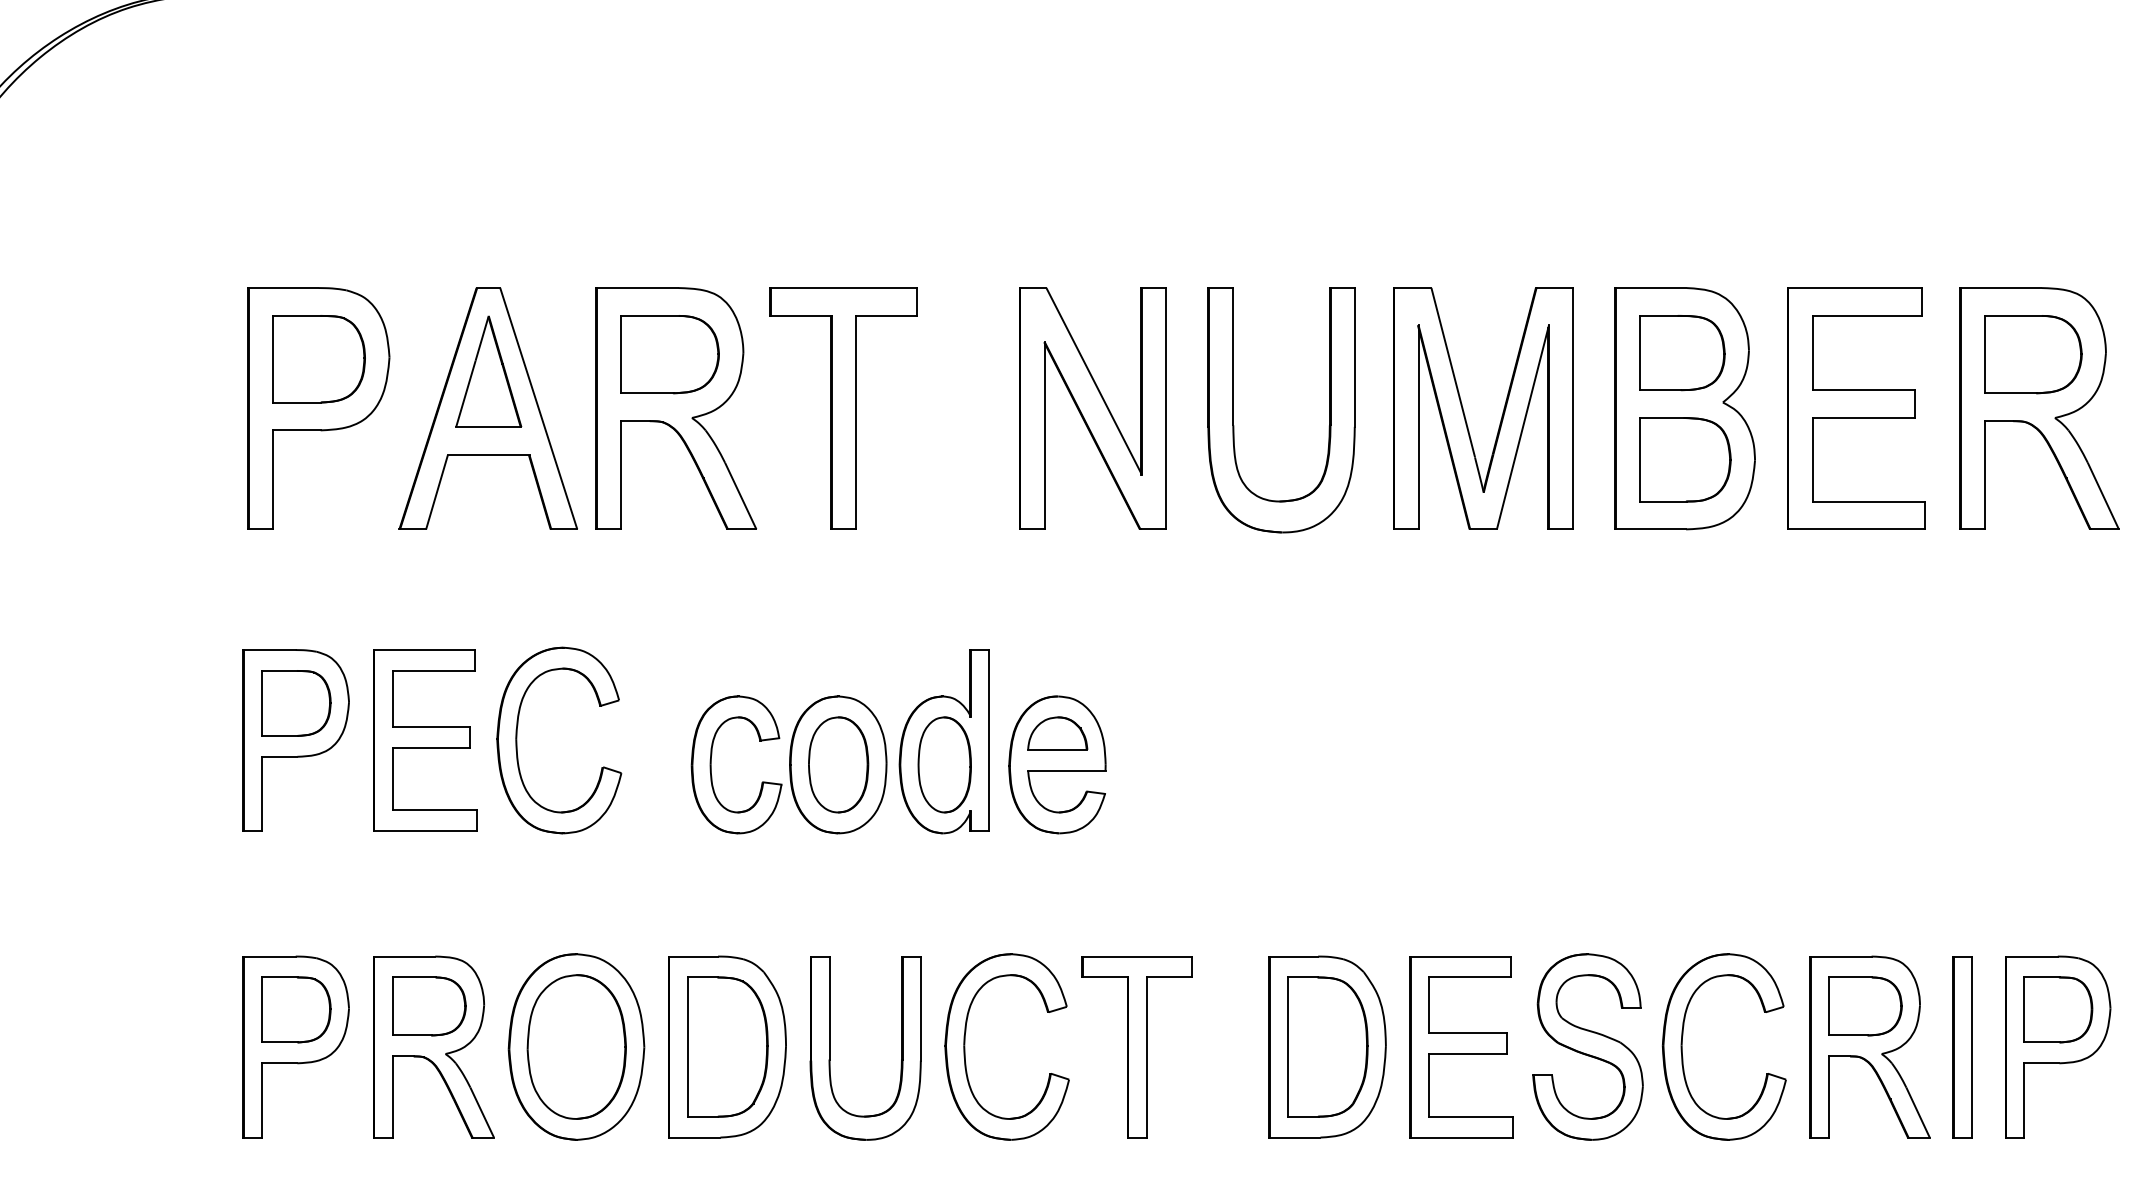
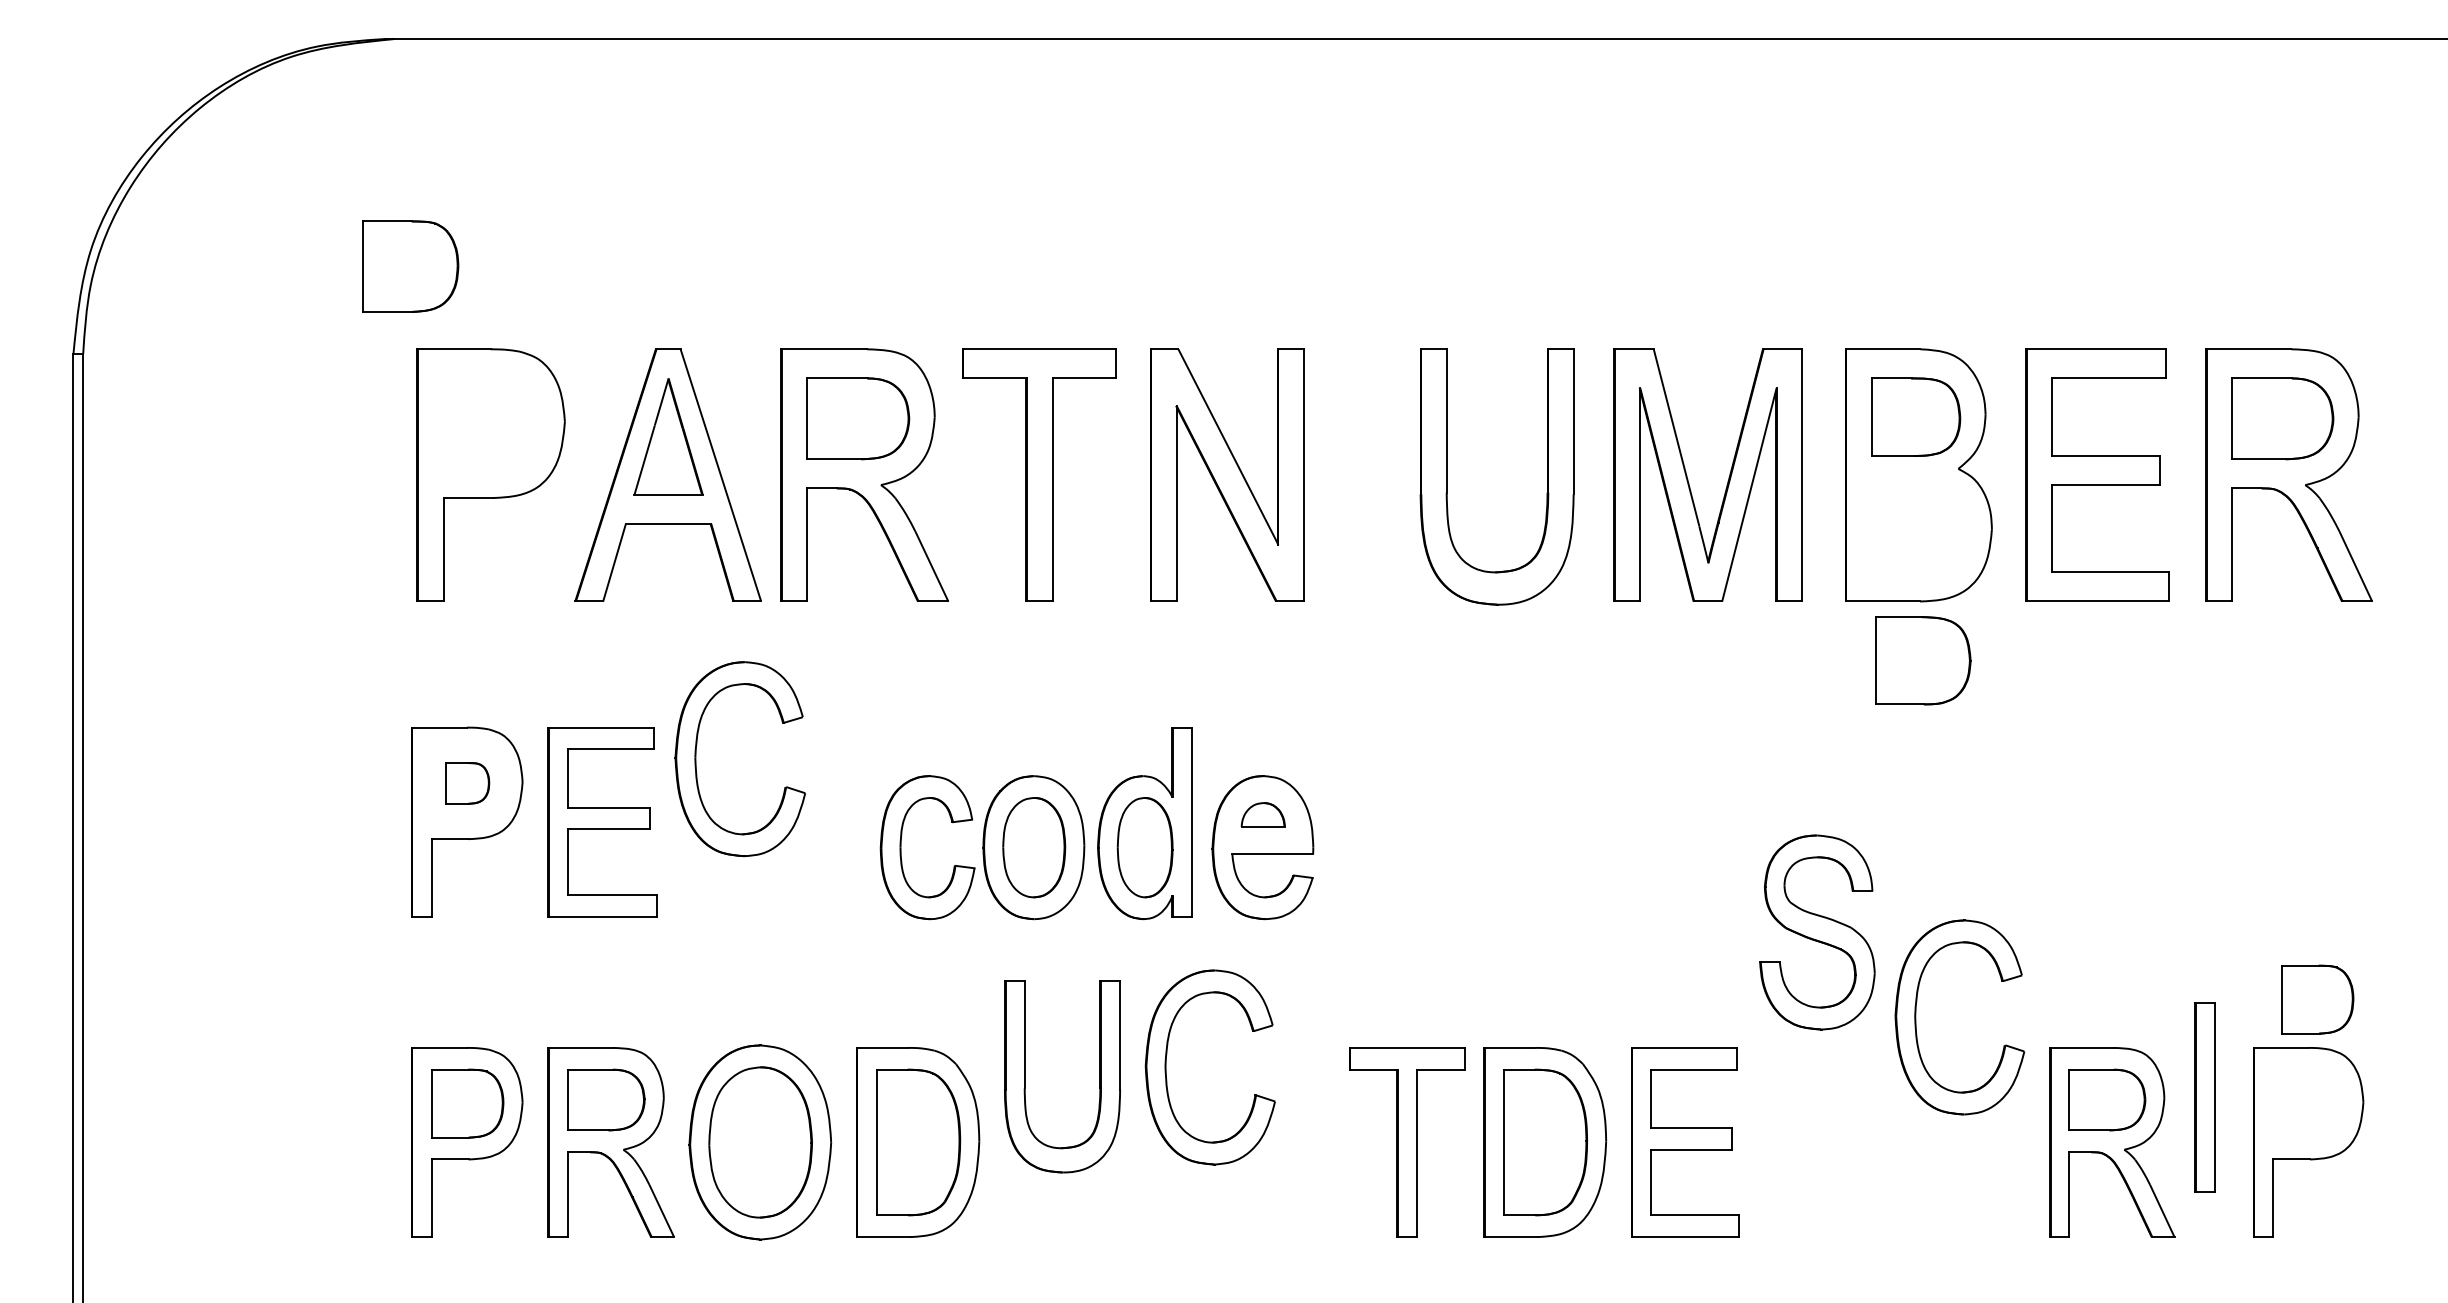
part: (319, 359) -> (410, 266), moved
part: (1093, 407) -> (1227, 474), moved
part: (1685, 459) -> (1923, 660), moved
part: (296, 703) -> (467, 783), size x0.6
part: (1058, 733) -> (1263, 814), size x0.7
part: (517, 740) -> (696, 759), moved
part: (2057, 1009) -> (2317, 999), moved
part: (965, 1047) -> (1166, 1067), moved
part: (1137, 1047) -> (1407, 1142), moved
part: (1588, 1047) -> (1817, 932), moved
part: (1682, 1047) -> (1916, 1017), moved
part: (1962, 1047) -> (2204, 1097), moved
part: (830, 1048) -> (1025, 1076), moved

